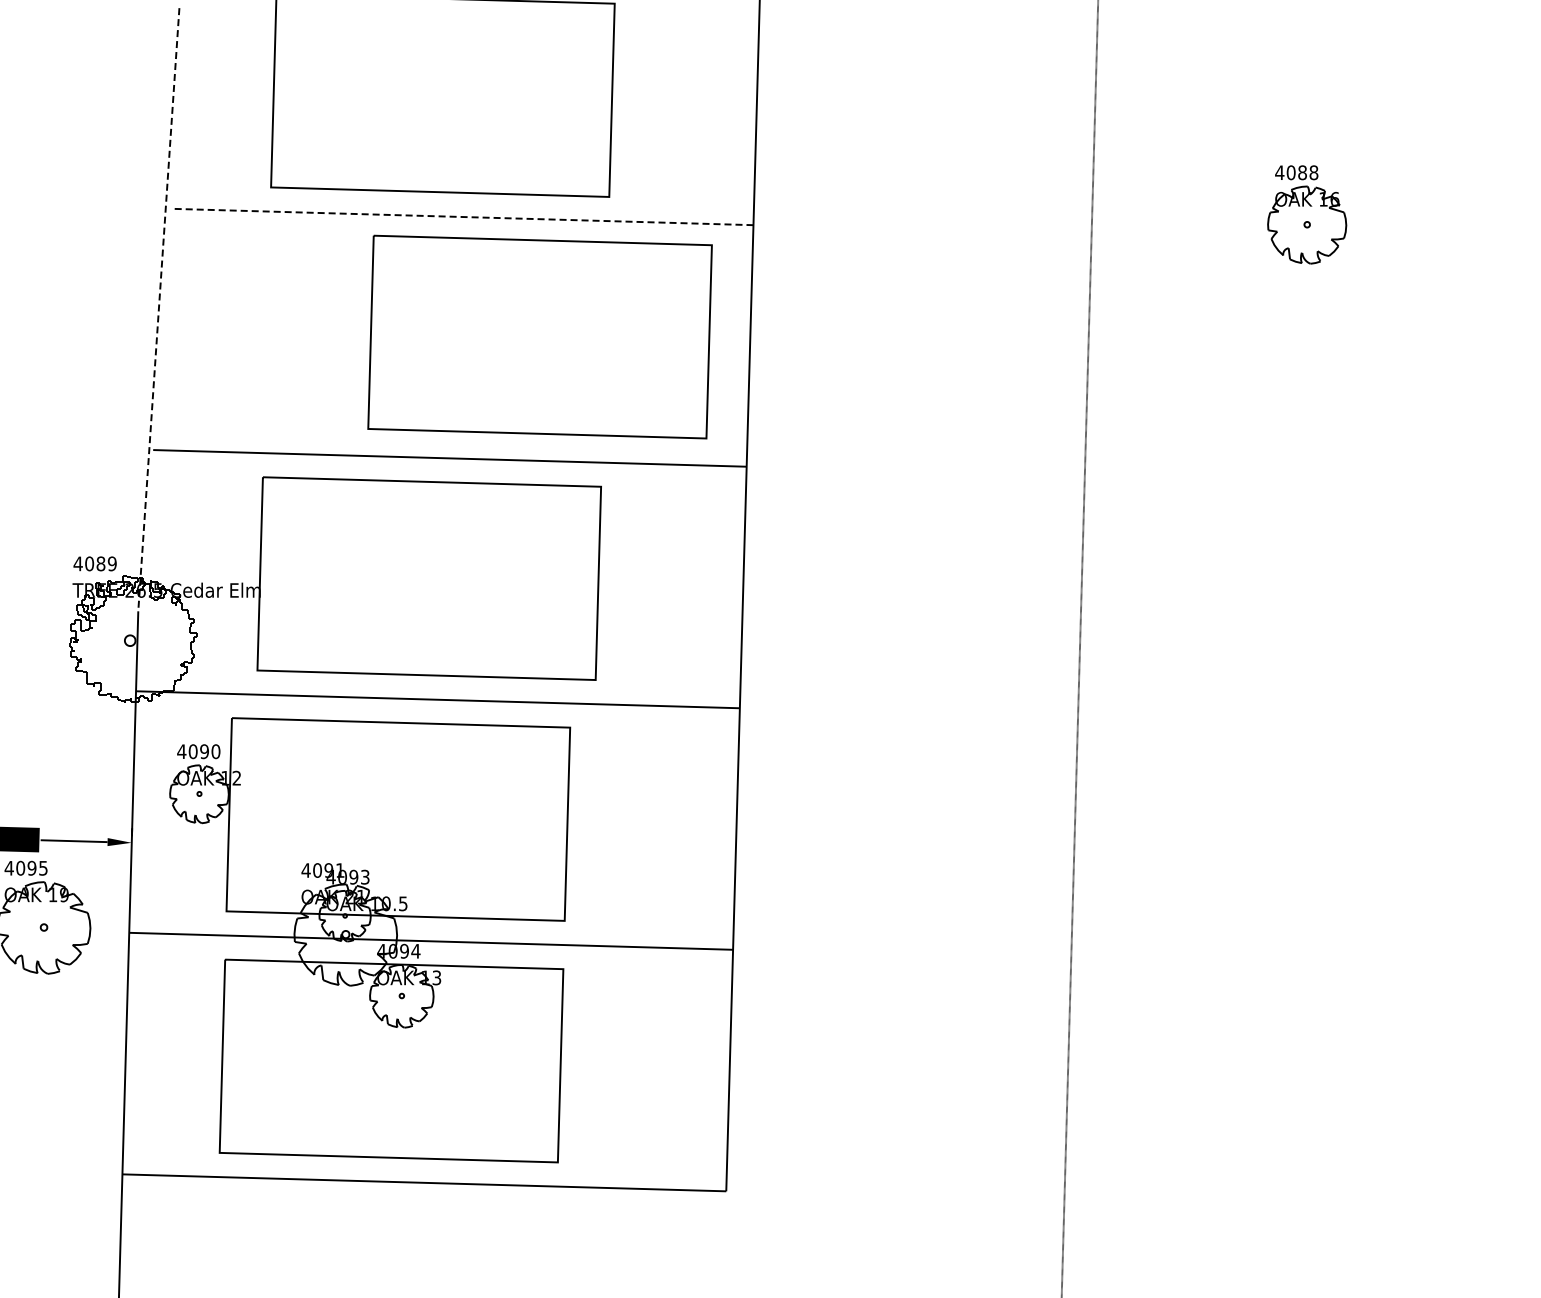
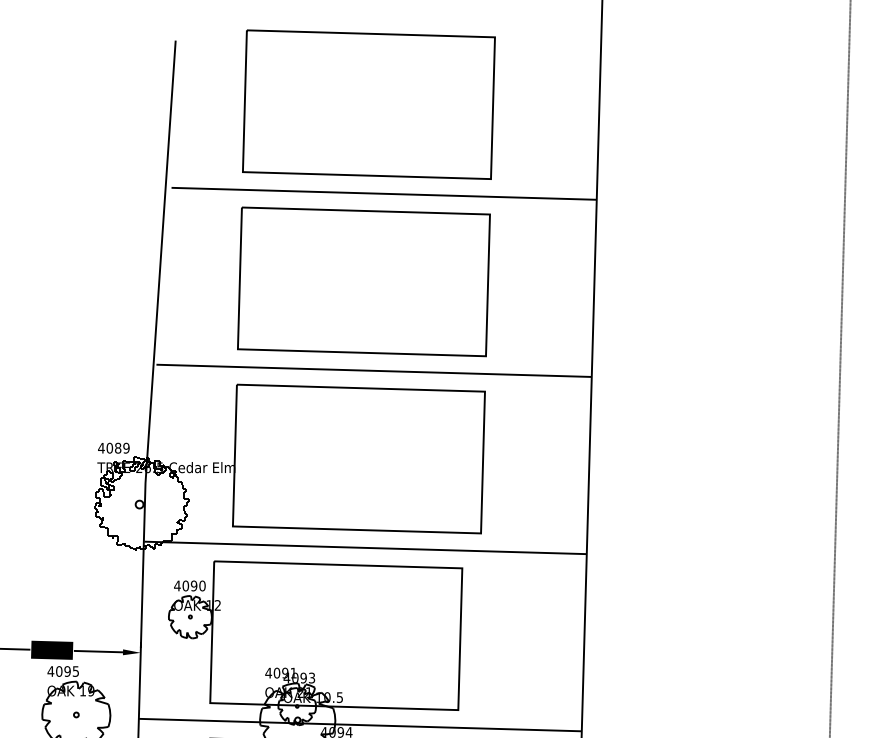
line: (463, 217) -> (384, 194), dashed -> solid
line: (158, 310) -> (160, 262), dashed -> solid
part: (539, 336) -> (363, 281), moved

